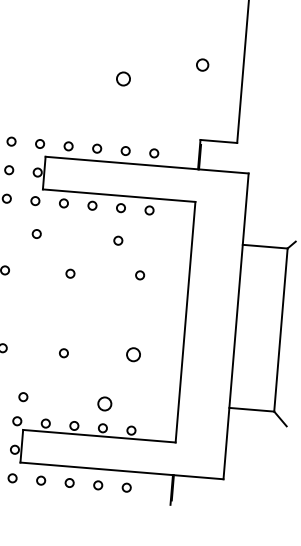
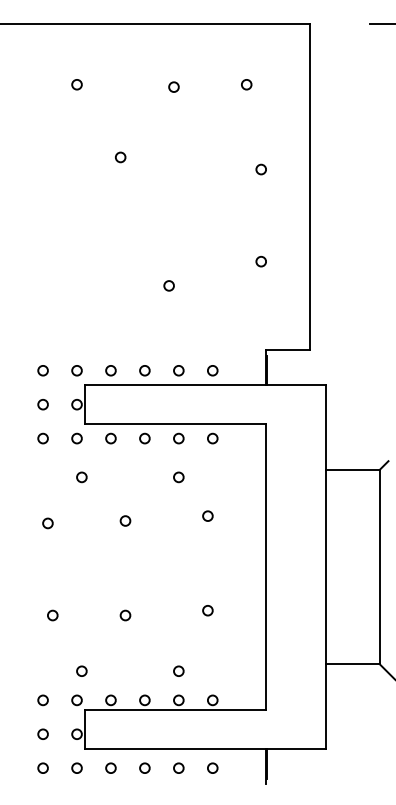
circle: (201, 64) -> (260, 261), size x0.71
circle: (122, 78) -> (168, 285), size x0.62
circle: (133, 354) -> (207, 610), size x0.62
circle: (104, 403) -> (178, 670), size x0.62

